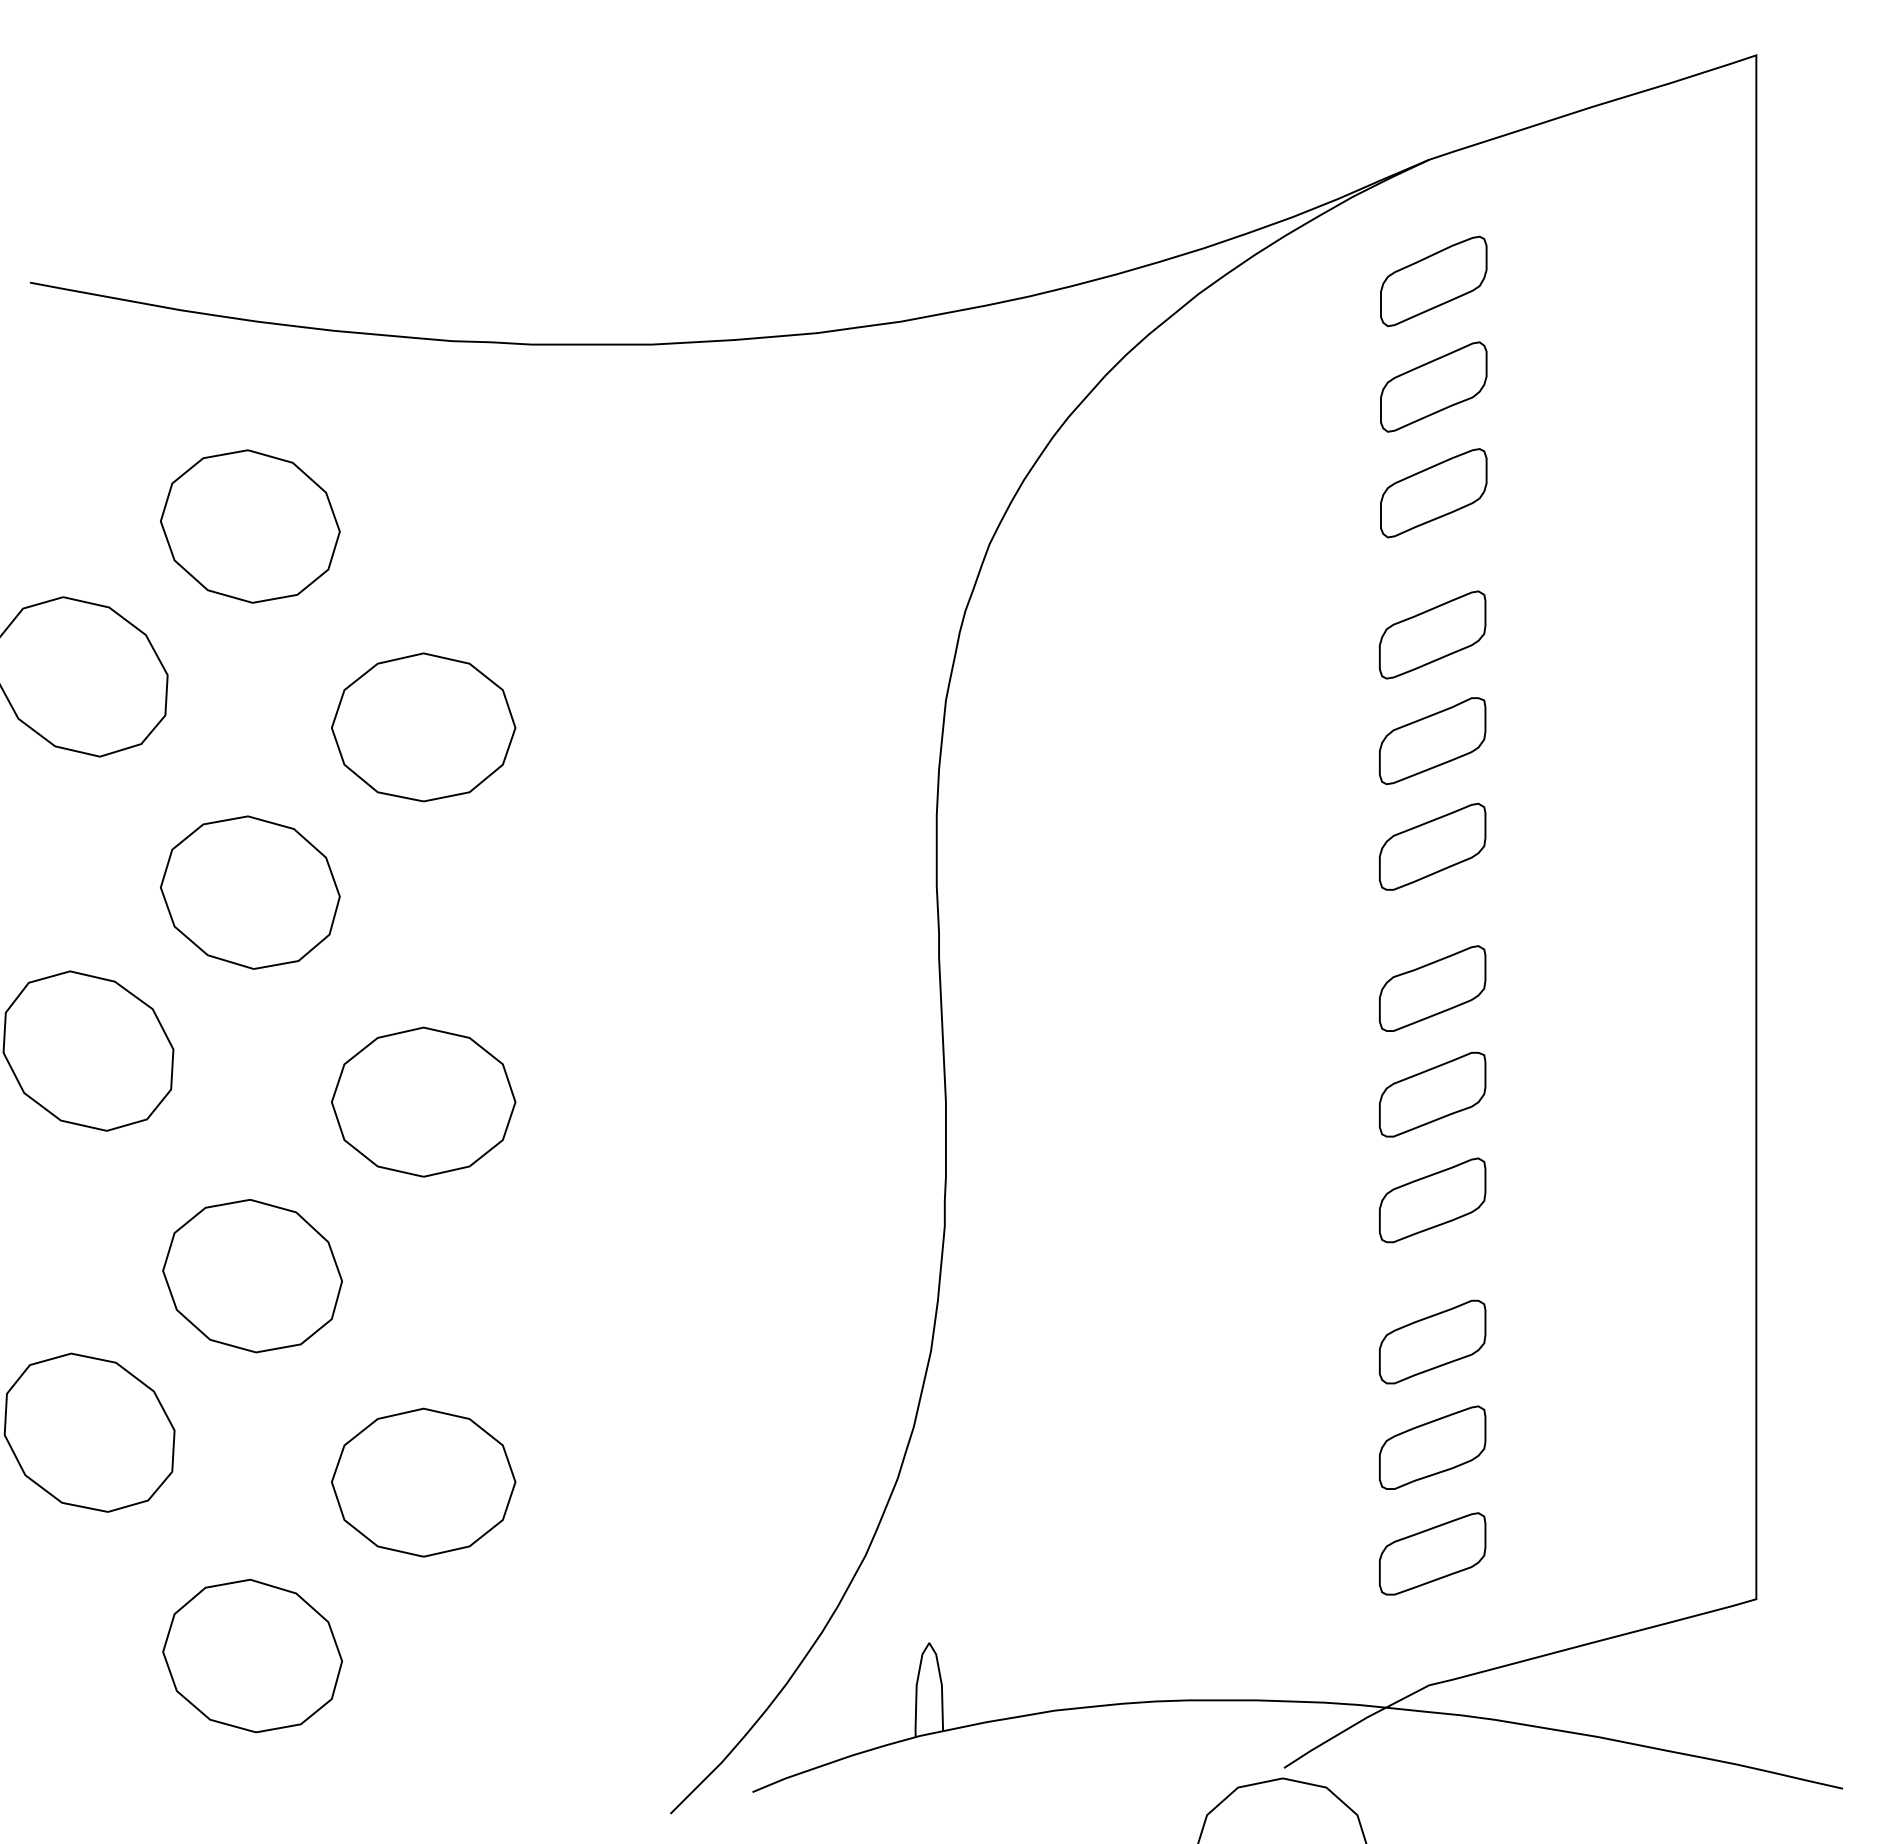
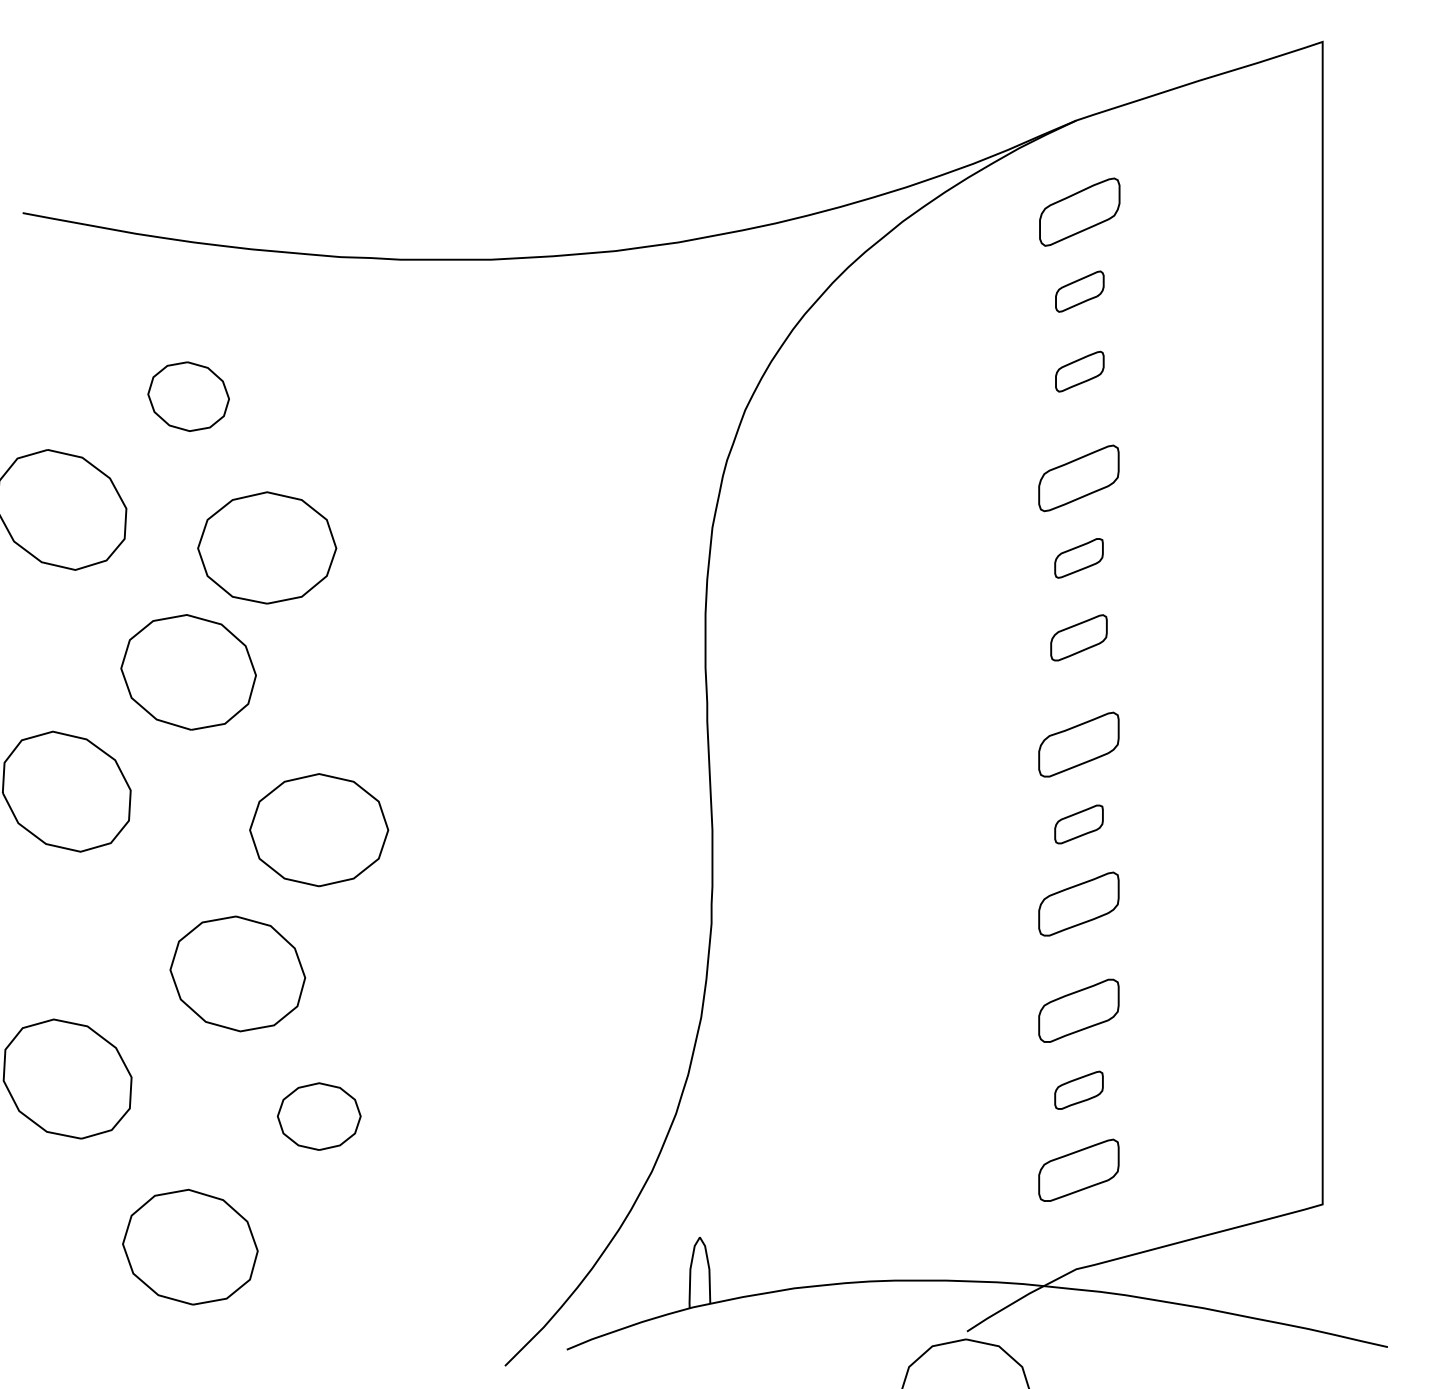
part: (1433, 386) -> (1079, 291), size x0.6
part: (1433, 493) -> (1079, 371), size x0.6
part: (250, 526) -> (188, 396), size x0.6
part: (423, 727) -> (267, 548), moved
part: (1432, 741) -> (1078, 558), size x0.6
part: (1432, 846) -> (1078, 637), size x0.7
part: (1432, 1094) -> (1078, 824), size x0.6
part: (252, 1276) -> (237, 974), moved
part: (1432, 1447) -> (1078, 1090), size x0.6
part: (423, 1482) -> (319, 1116), size x0.6

